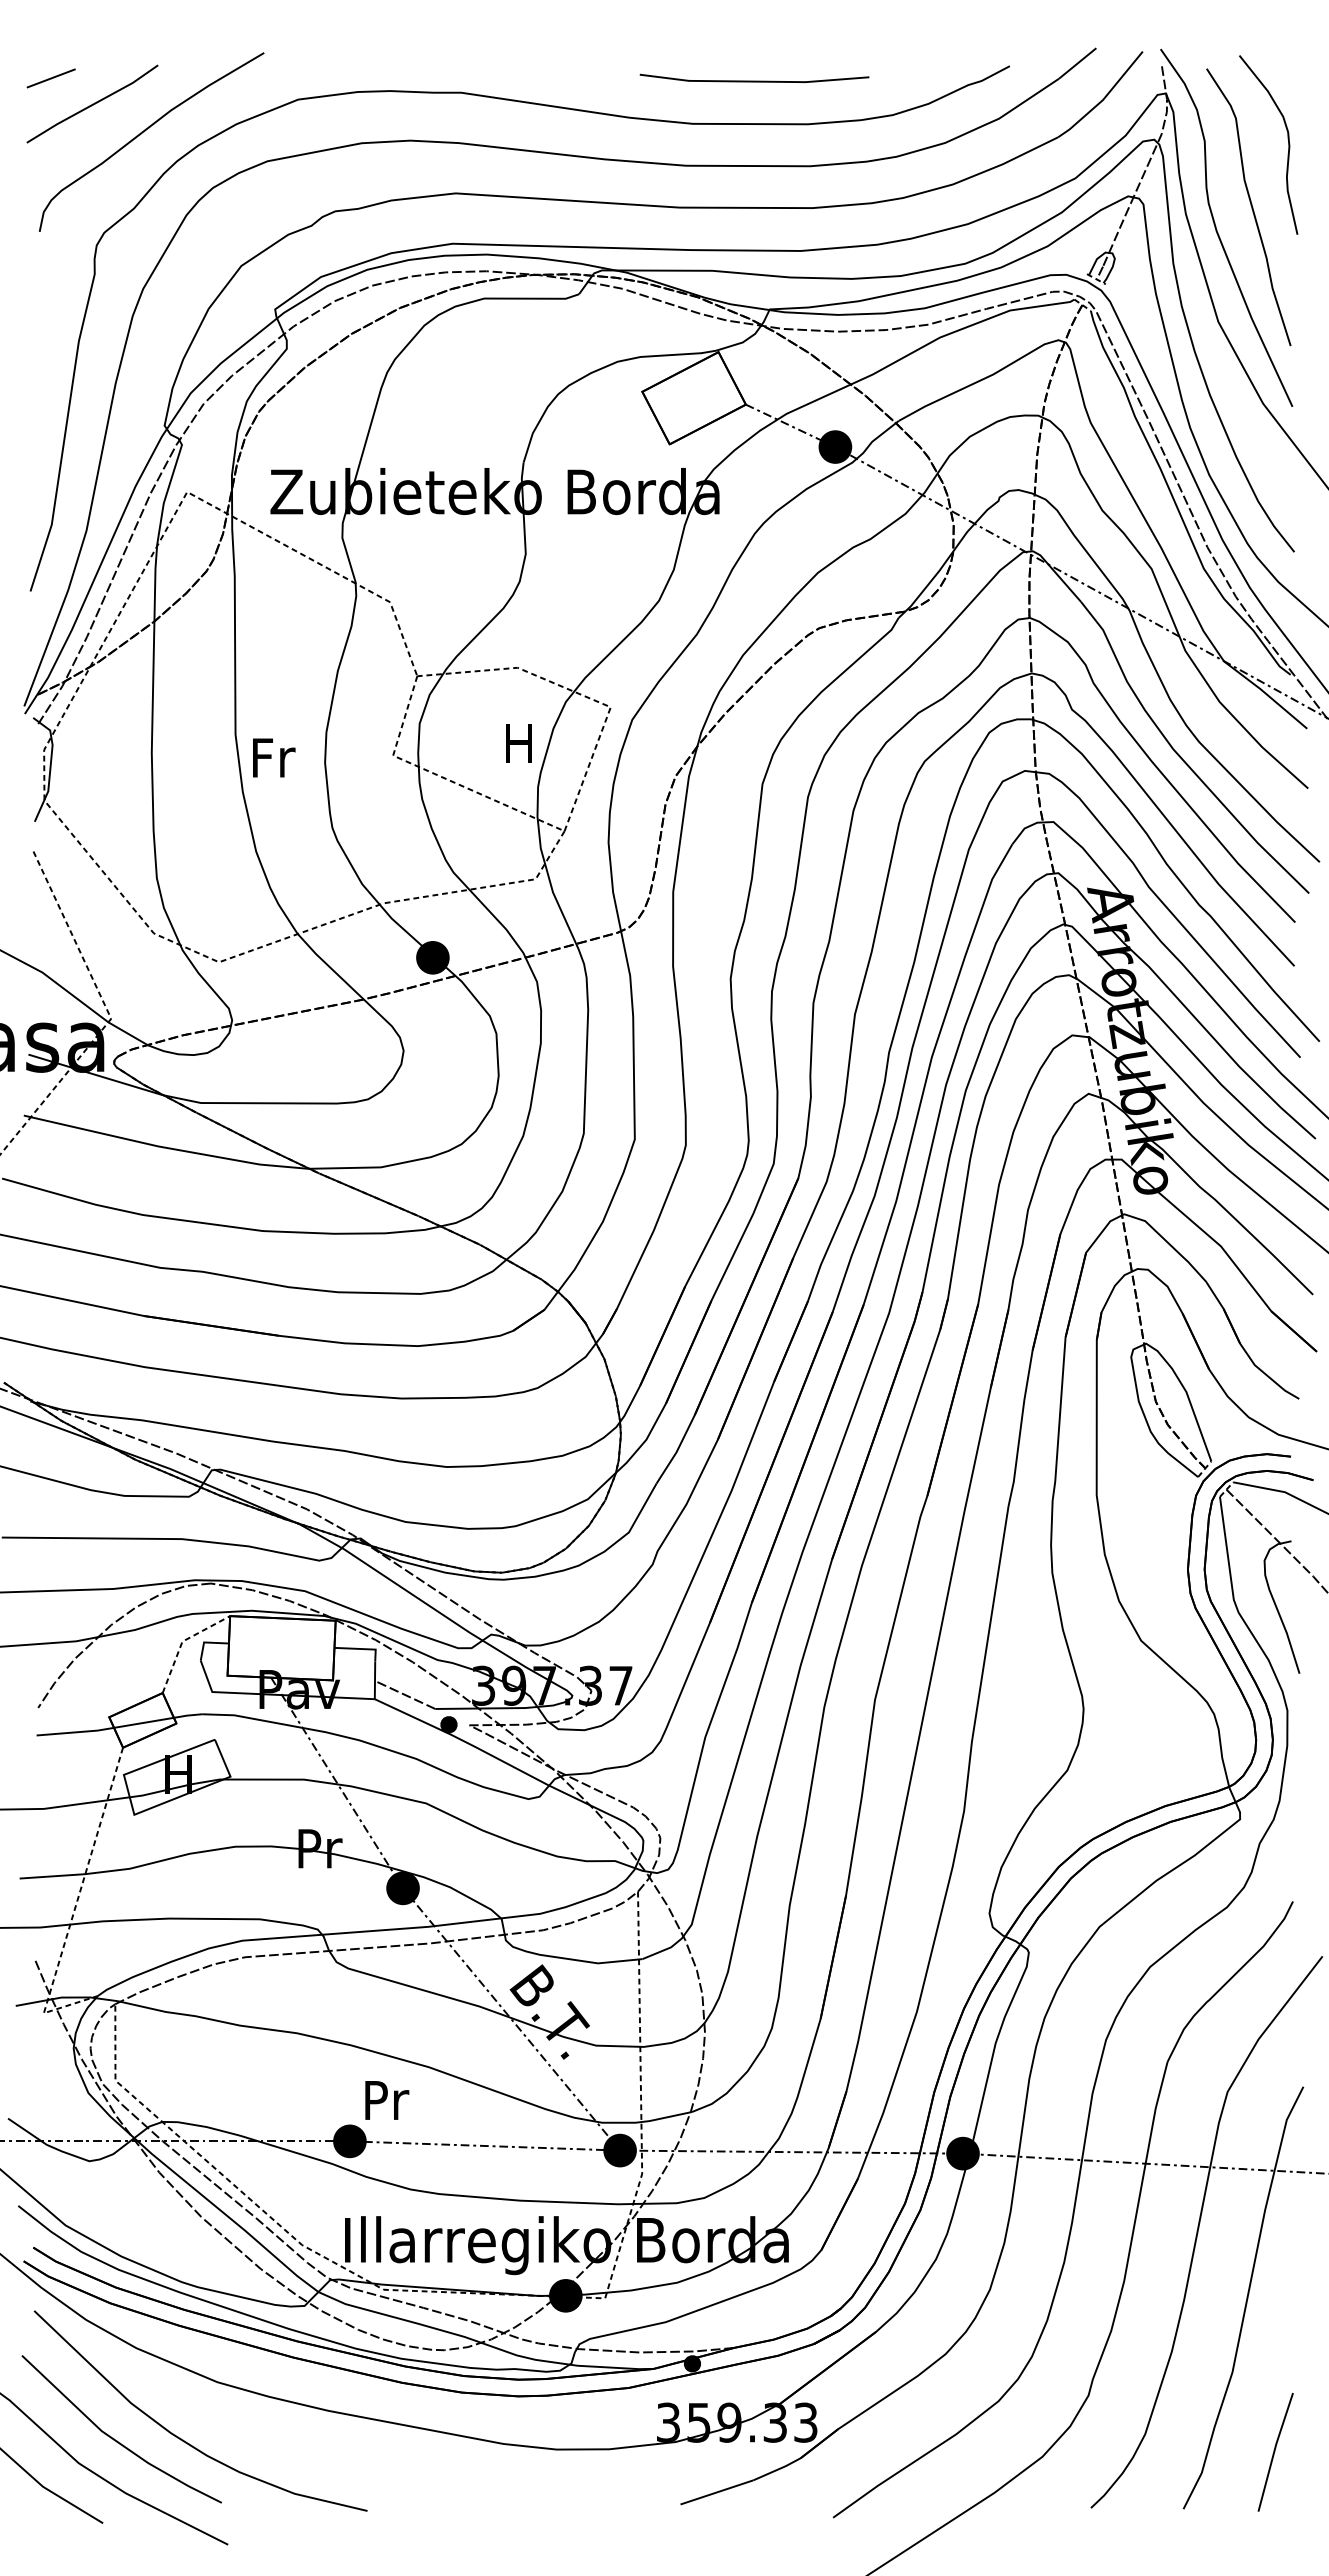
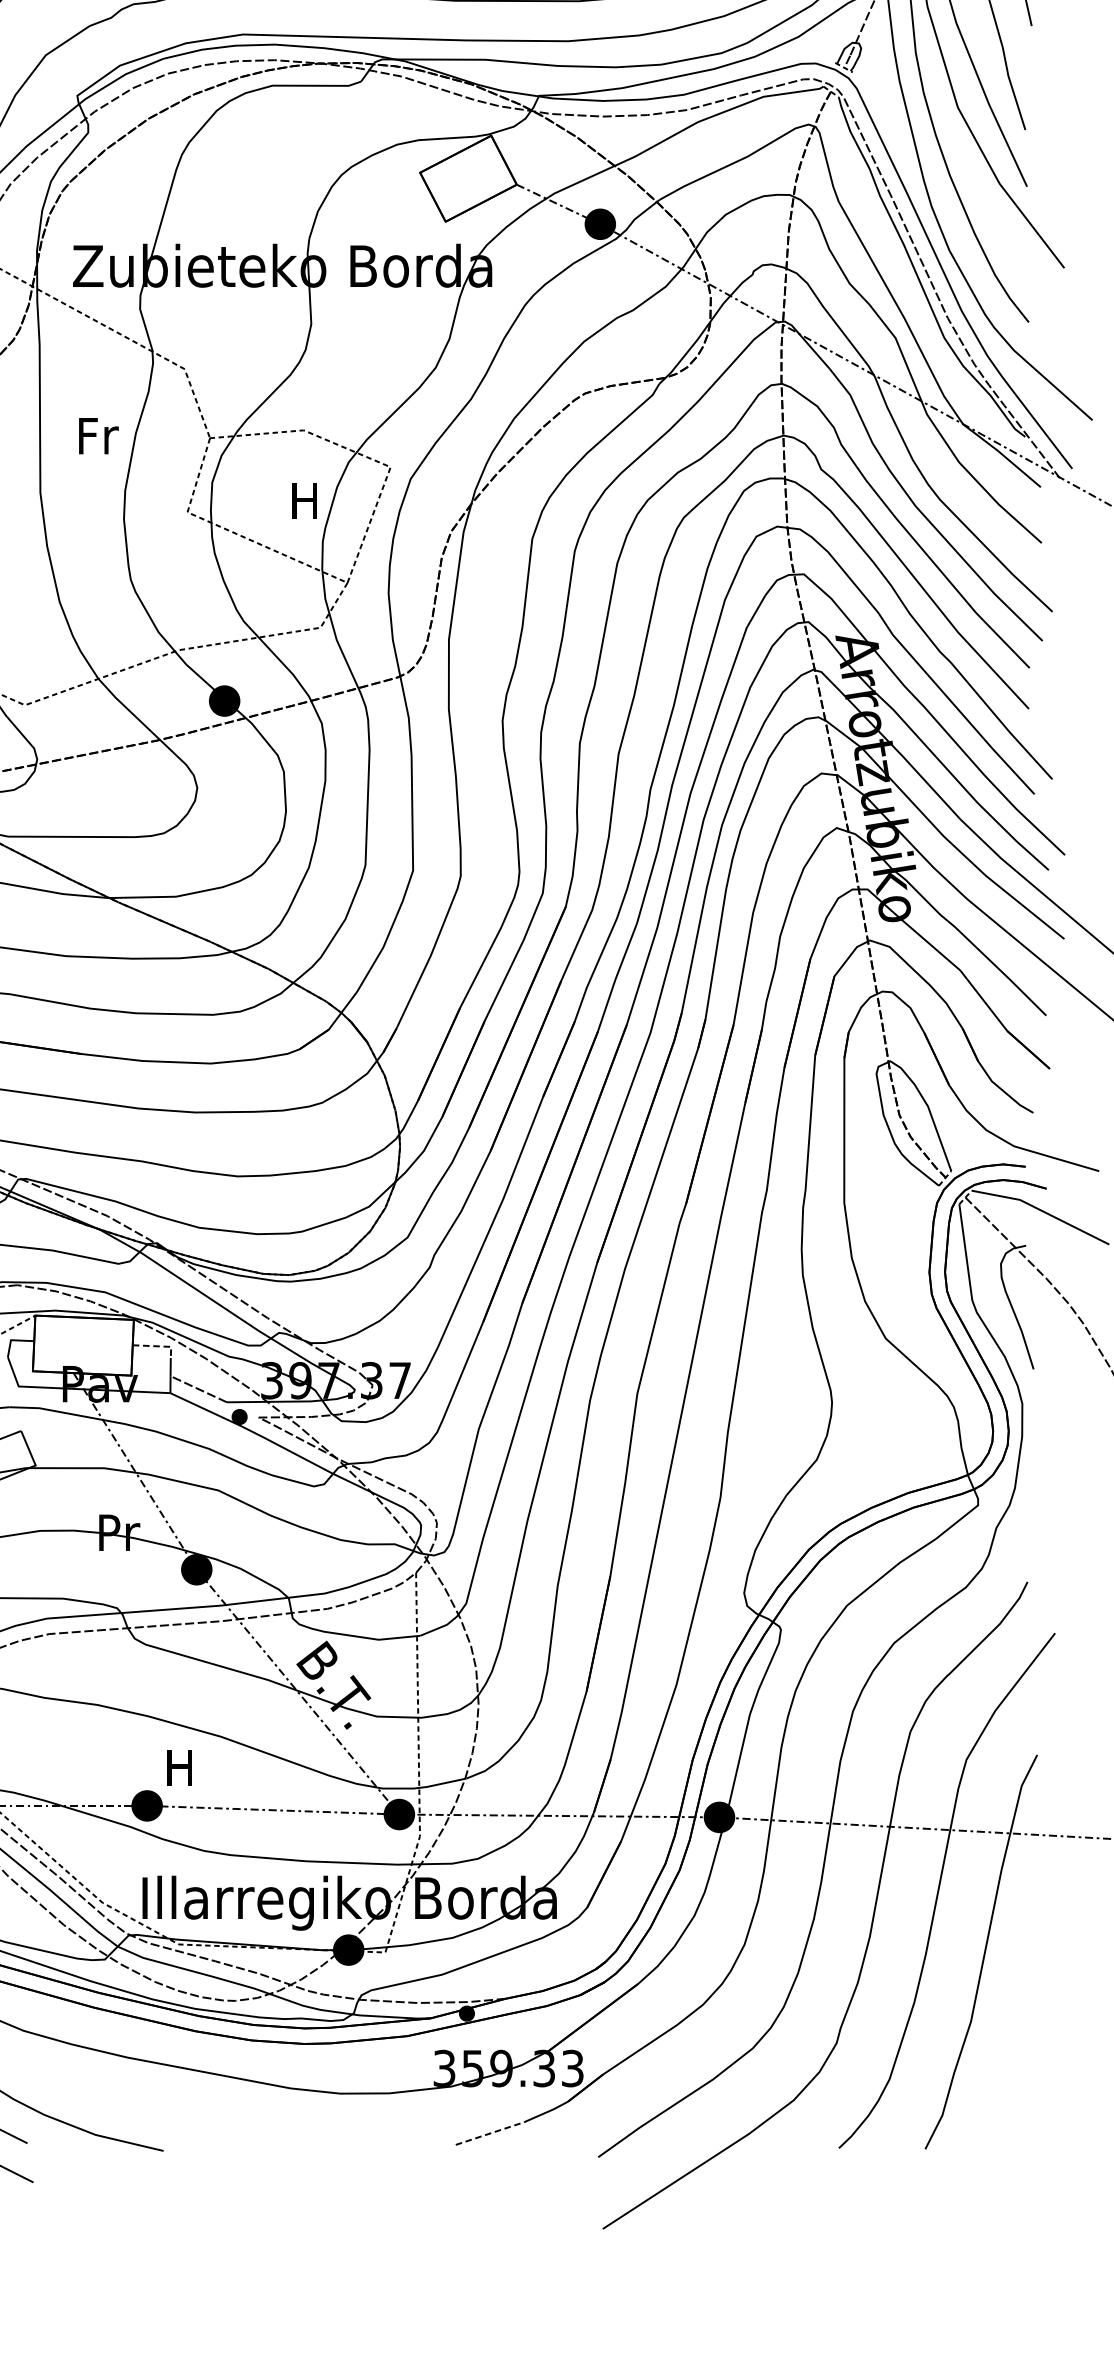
text: (274, 757) -> (99, 435), moved
line: (361, 1649) -> (157, 1346), solid -> dashed
text: (387, 2100) -> (182, 1767), Pr -> H
line: (1275, 2451) -> (1011, 2095), removed
line: (717, 2492) -> (490, 2133), solid -> dashed

